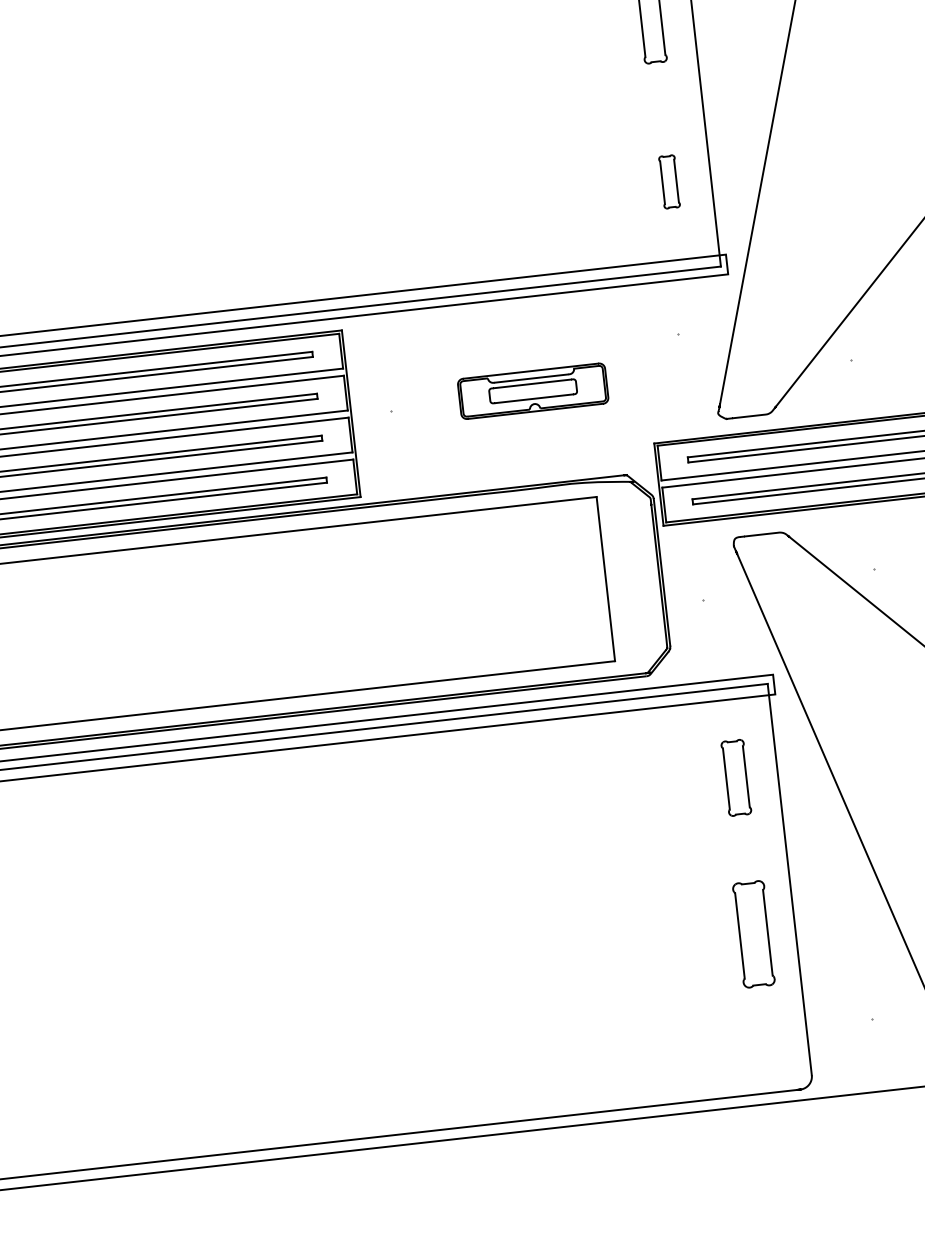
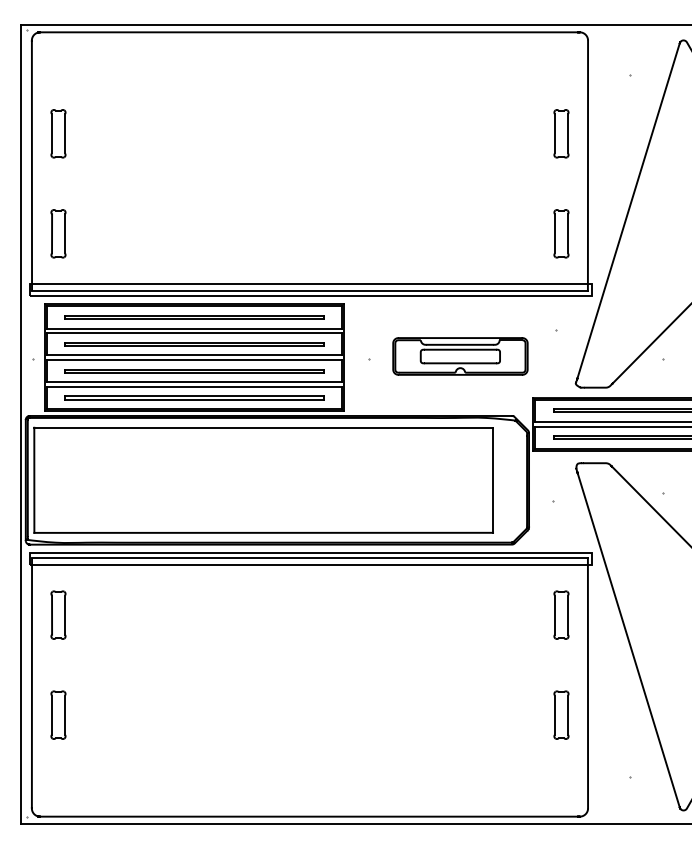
part: (669, 181) -> (561, 233), size x1.43
part: (533, 391) -> (460, 356), size x1.43
part: (753, 933) -> (561, 714), size x0.71

